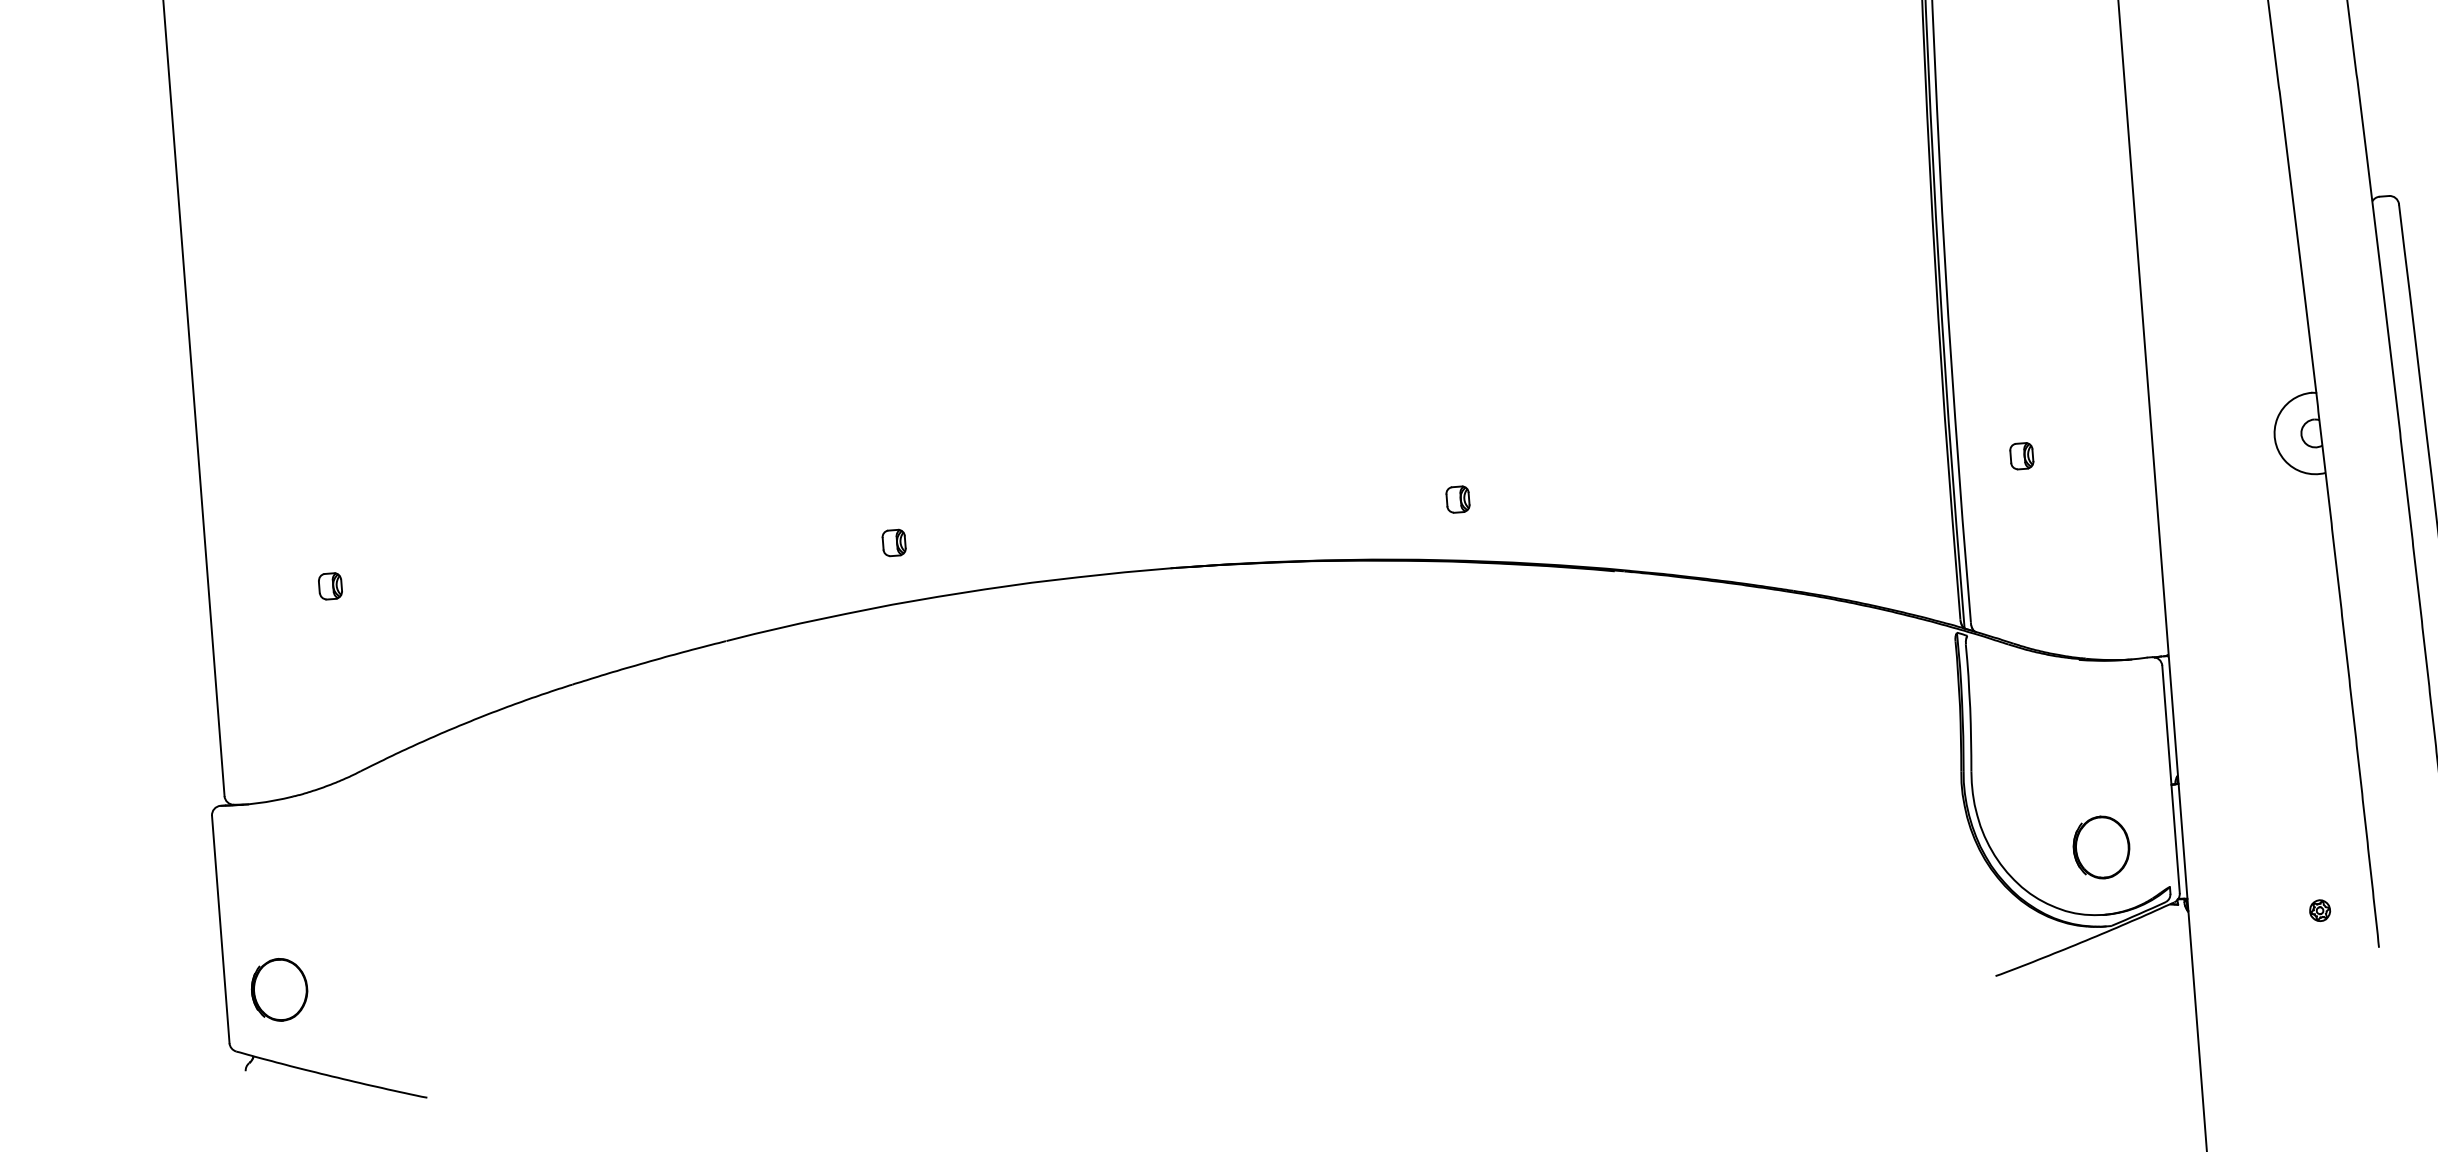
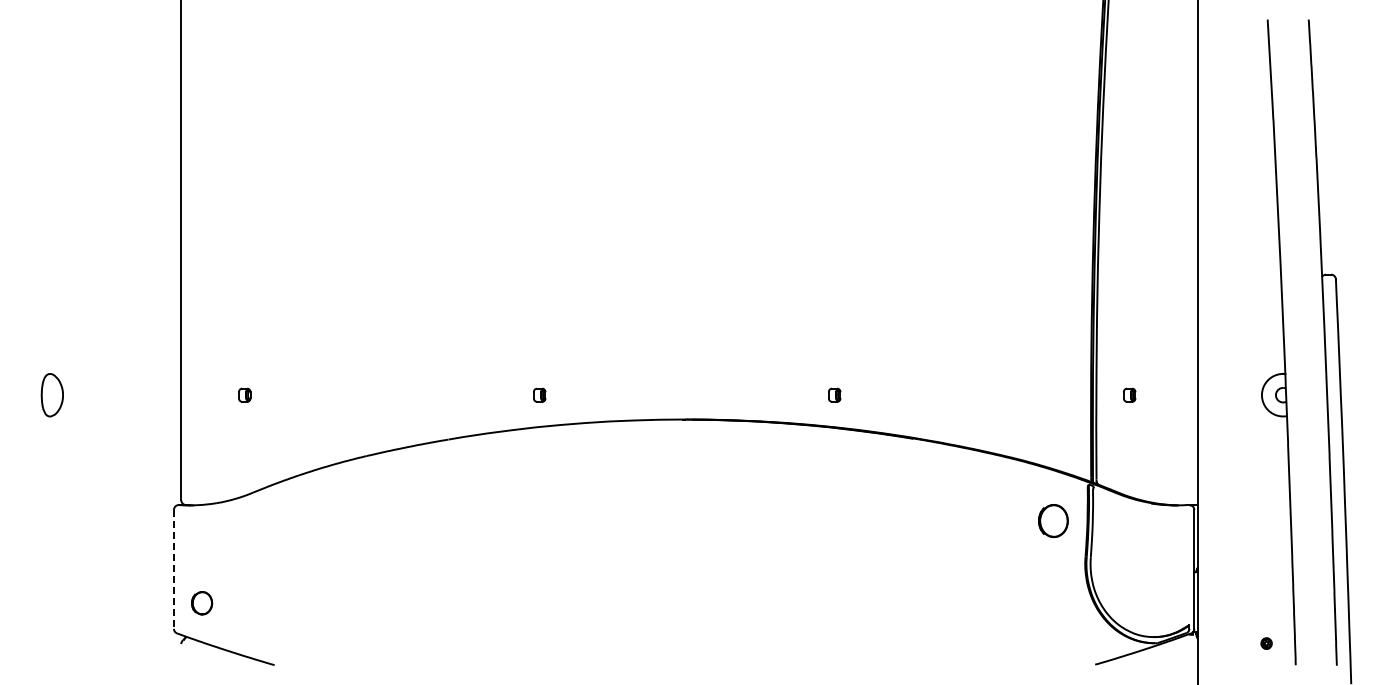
part: (2101, 848) -> (1053, 521), moved
line: (219, 929) -> (173, 569), solid -> dashed
part: (278, 990) -> (201, 603), size x0.7

